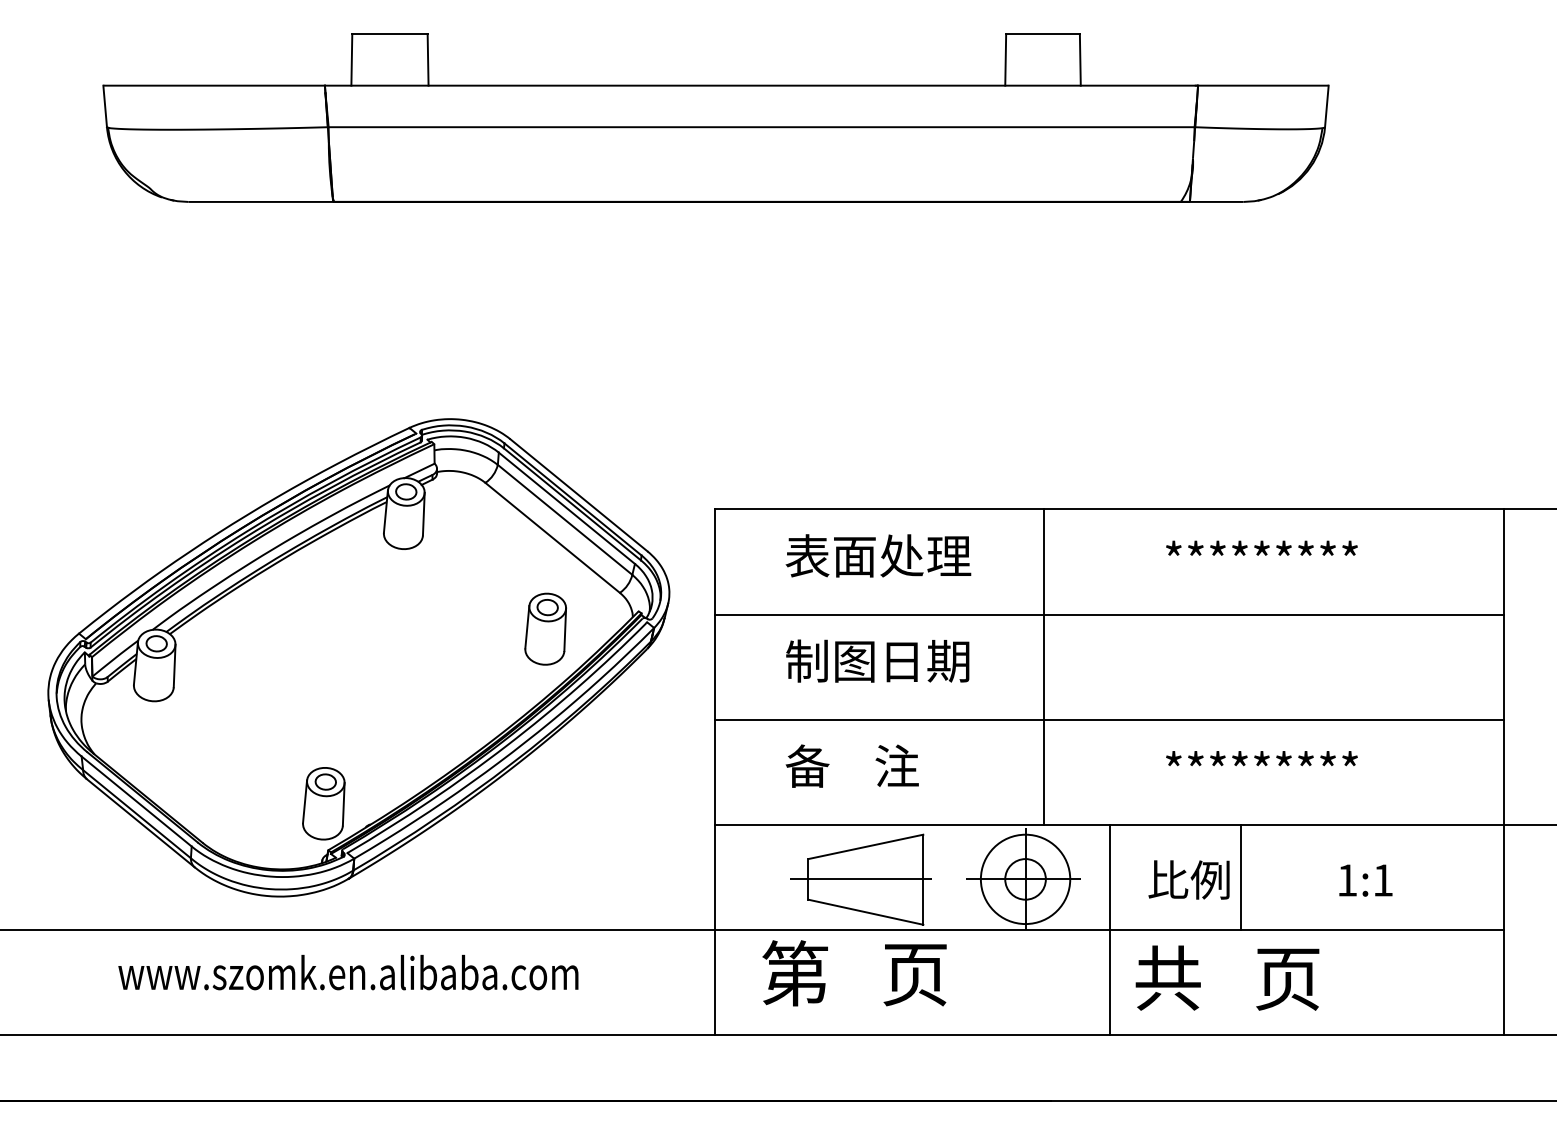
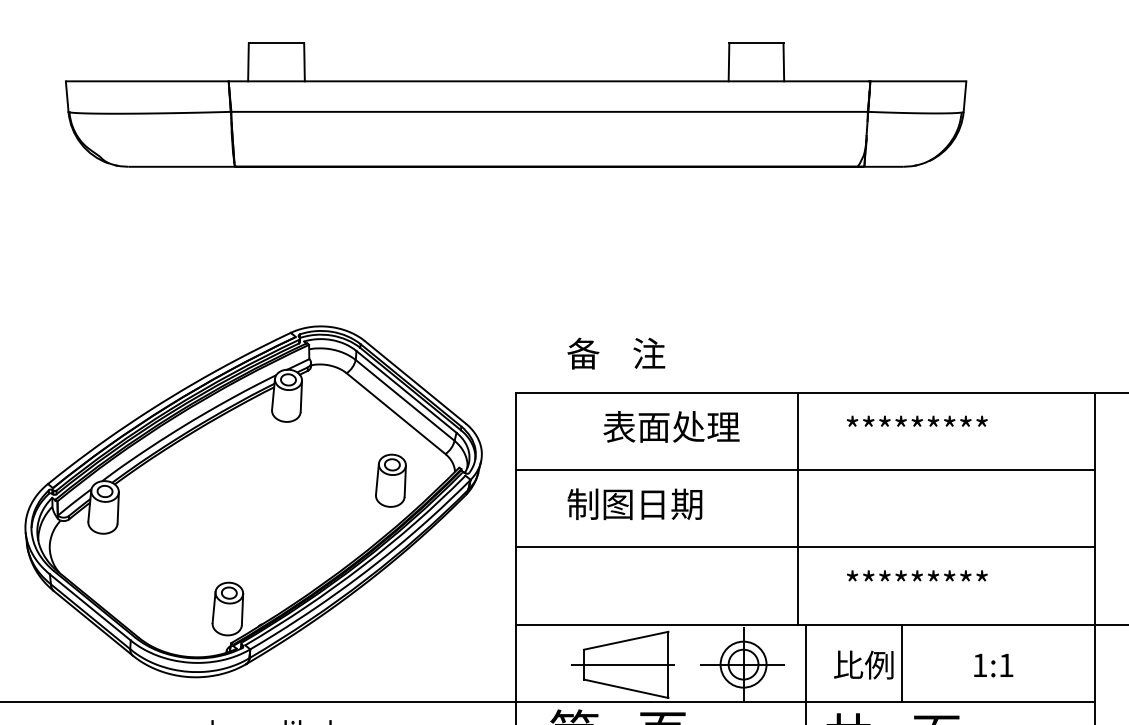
text: (878, 555) -> (671, 426), moved
line: (1044, 666) -> (798, 508), moved
text: (851, 765) -> (615, 353), moved
circle: (1025, 879) -> (743, 664), size x0.7

